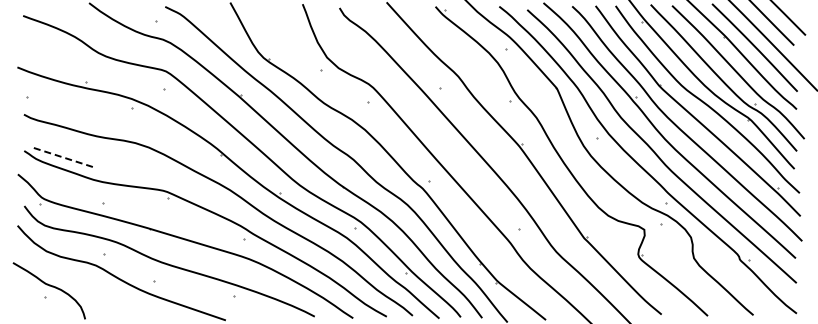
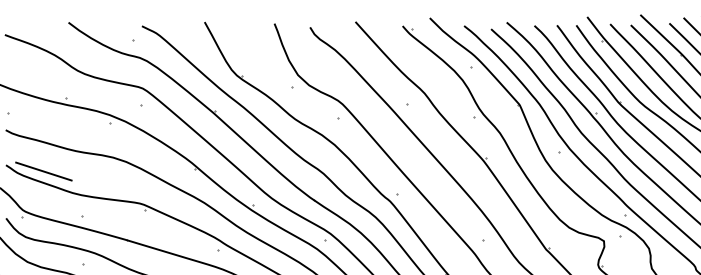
line: (64, 157) -> (44, 171), dashed -> solid

